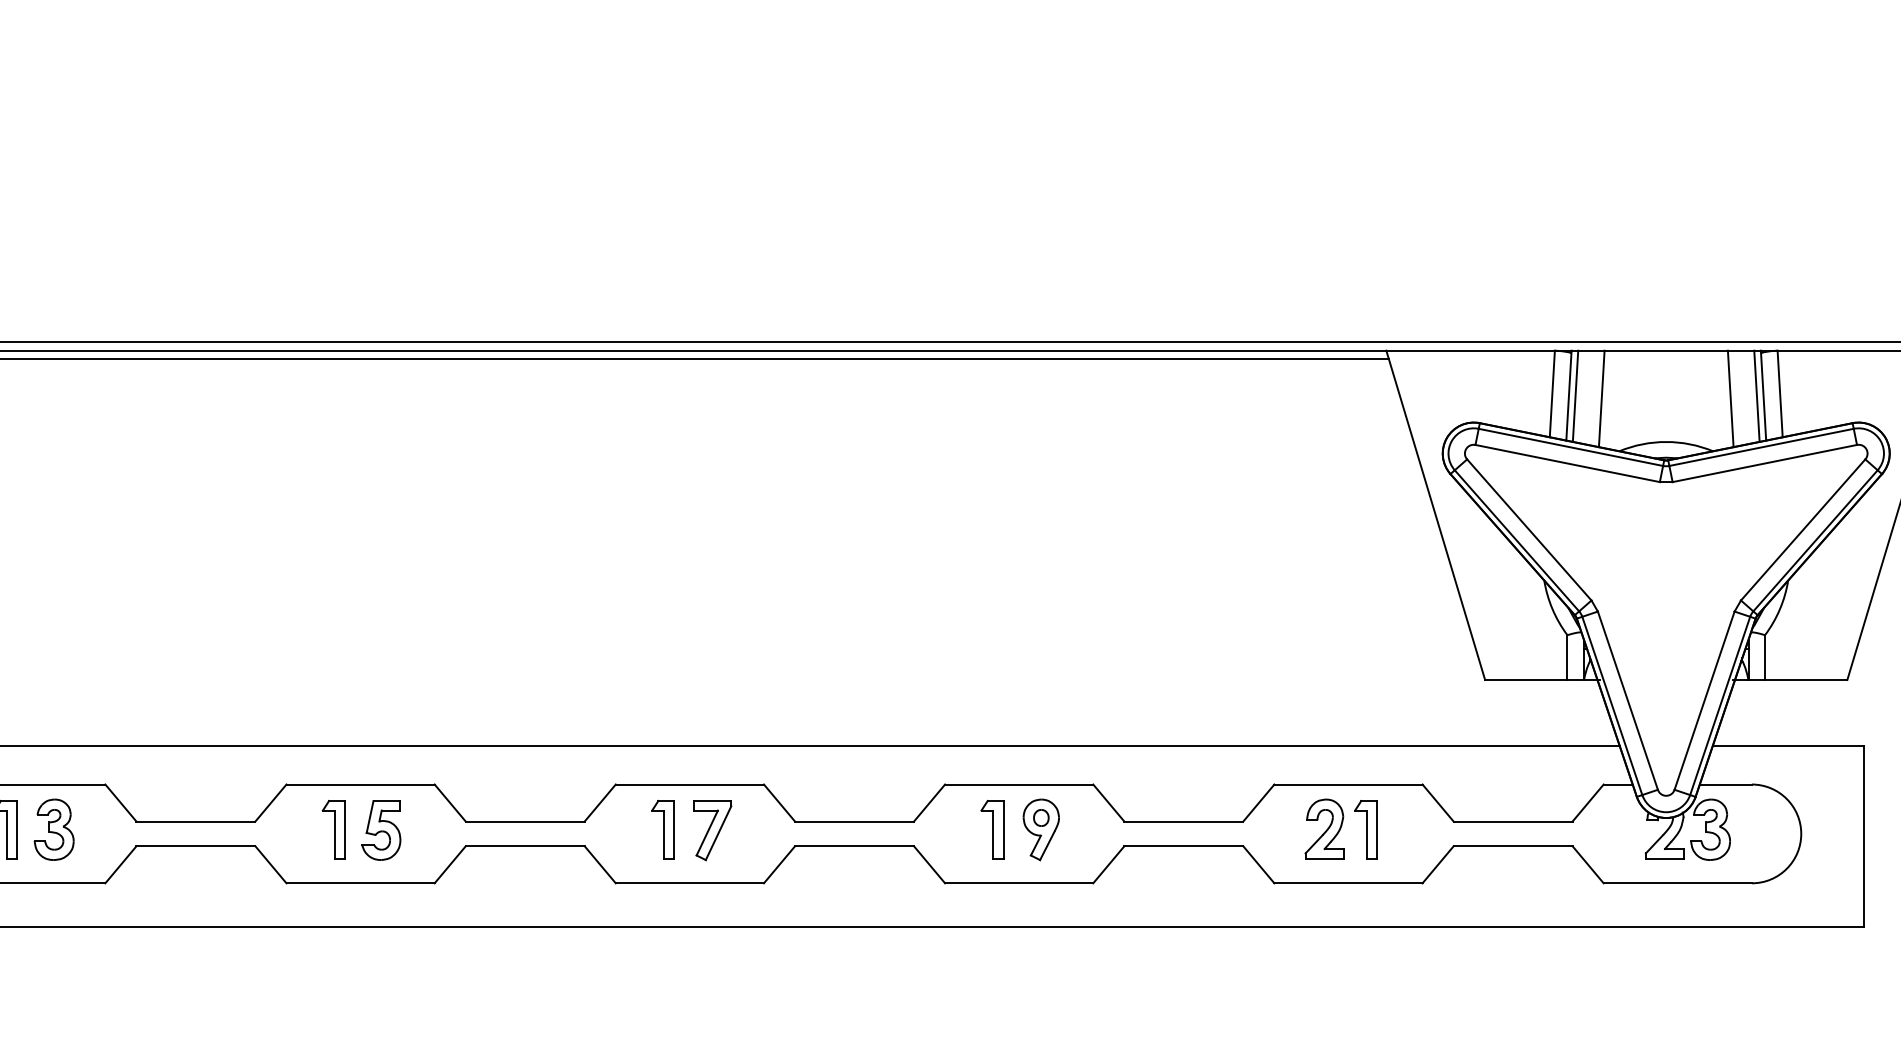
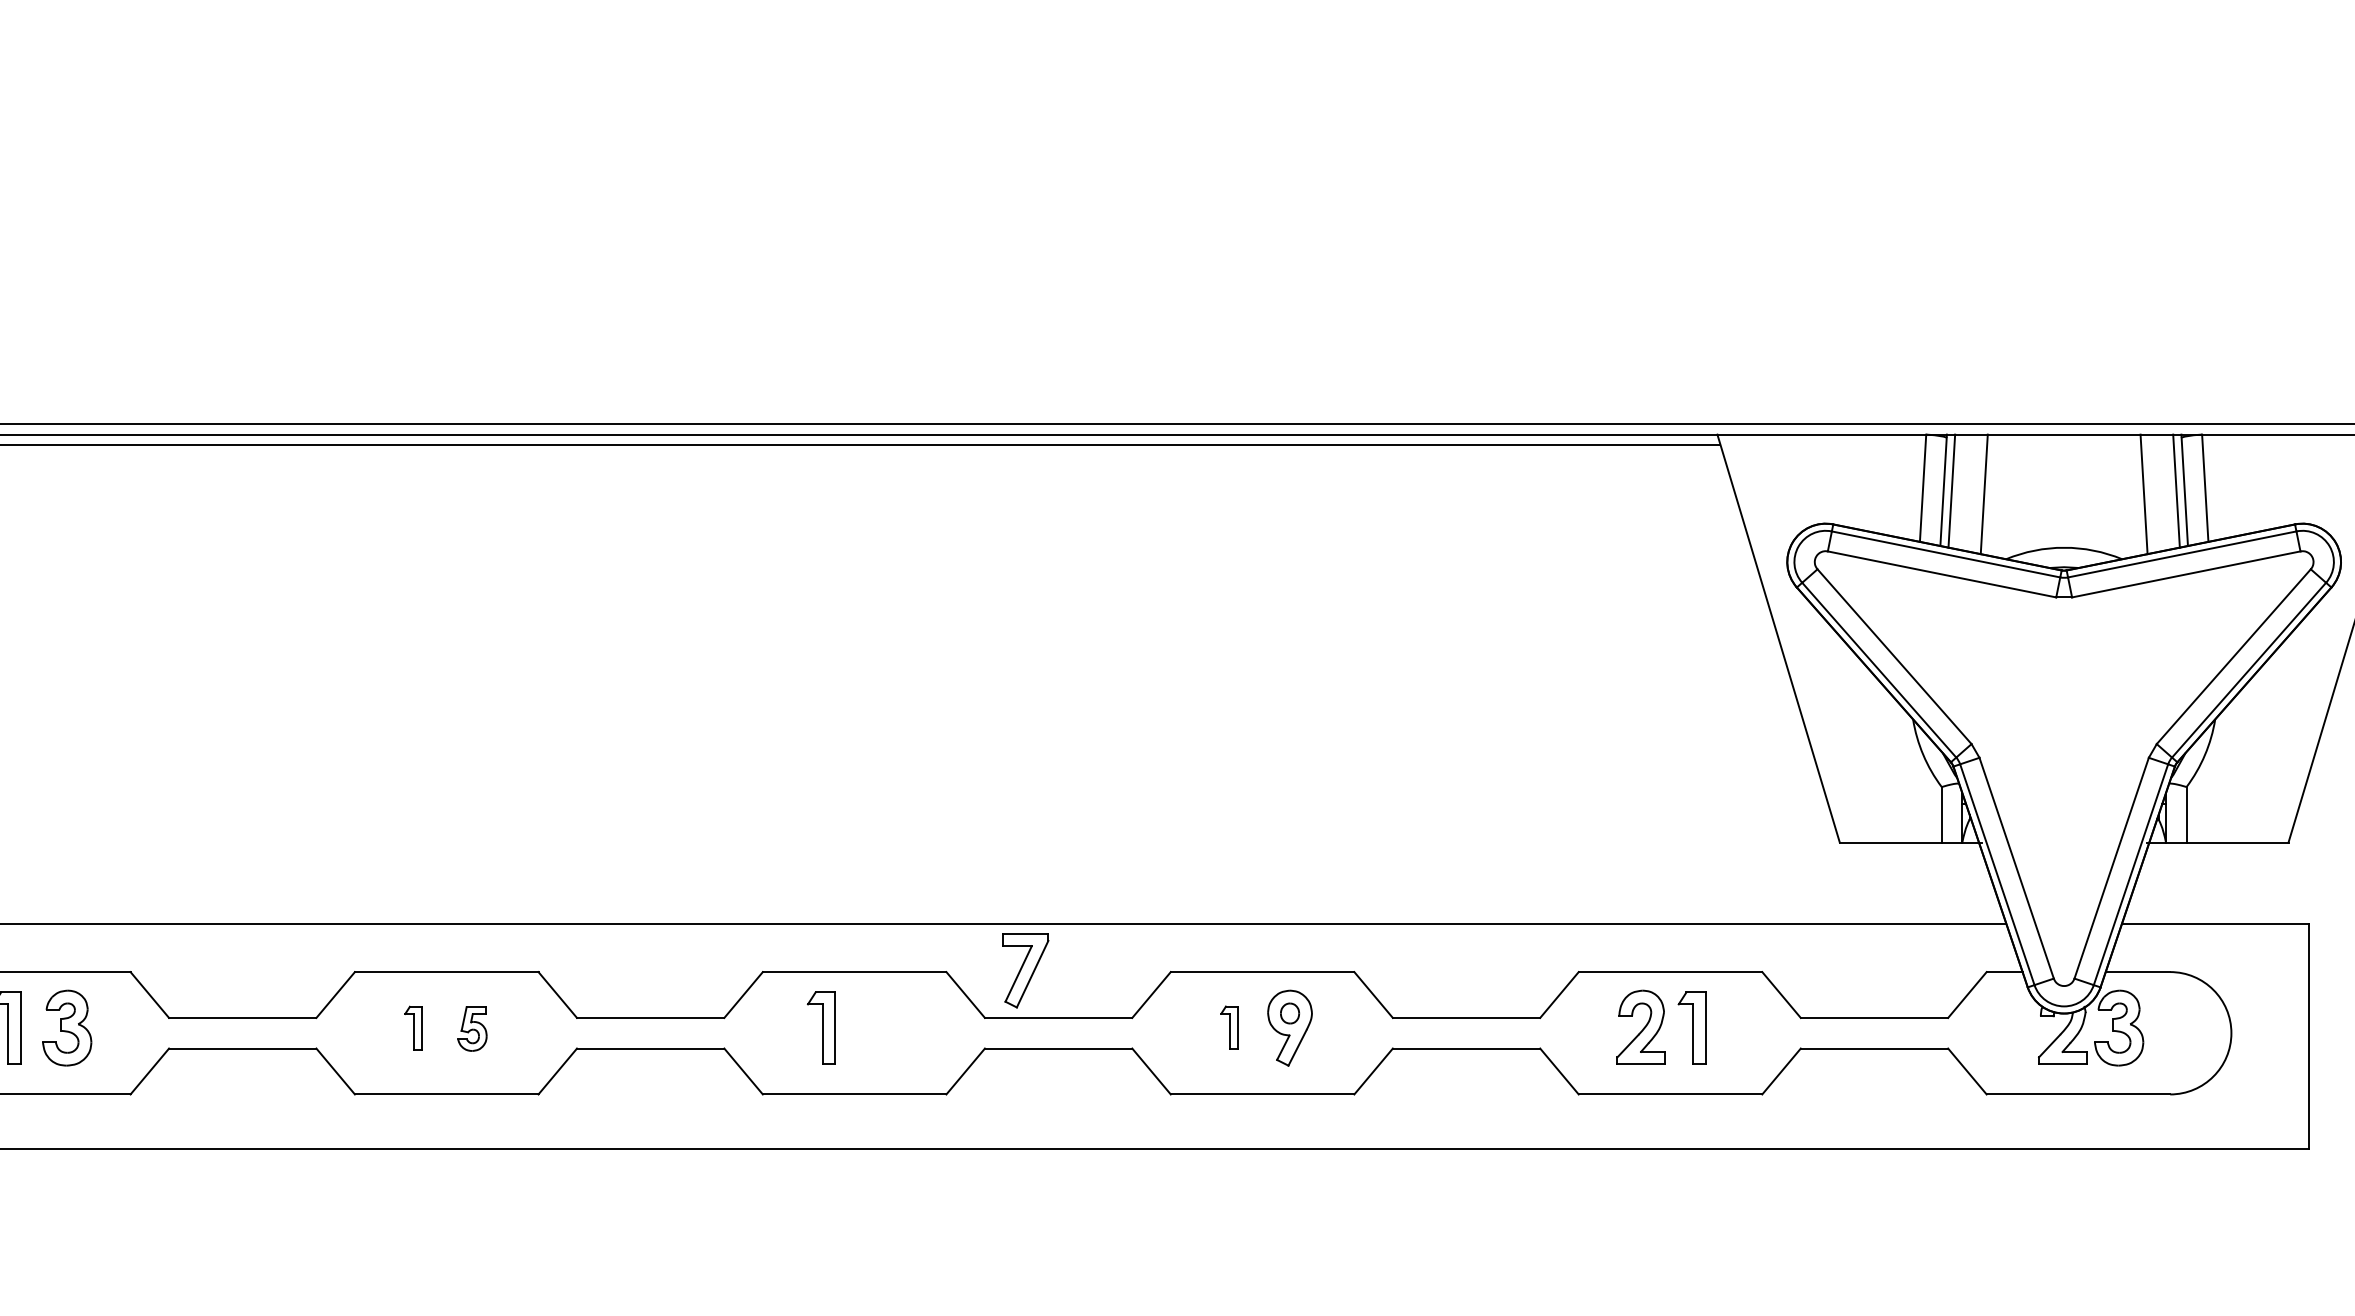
part: (333, 829) -> (413, 1027), size x0.6
part: (992, 829) -> (1229, 1027), size x0.6
part: (381, 830) -> (472, 1029), size x0.6
part: (712, 830) -> (1025, 970), moved

